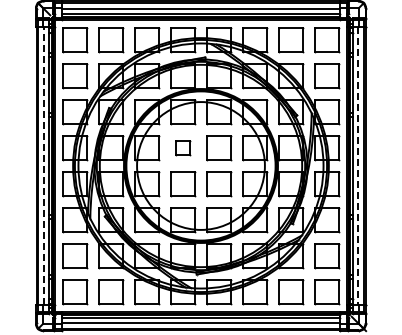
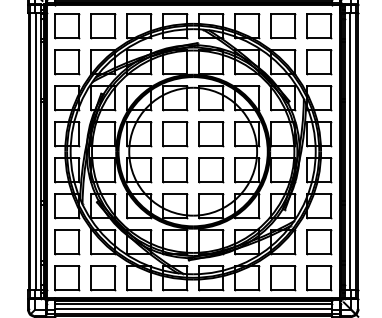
part: (183, 148) -> (175, 134), size x1.67
line: (43, 166) -> (35, 152), dashed -> solid
line: (358, 166) -> (350, 152), dashed -> solid

